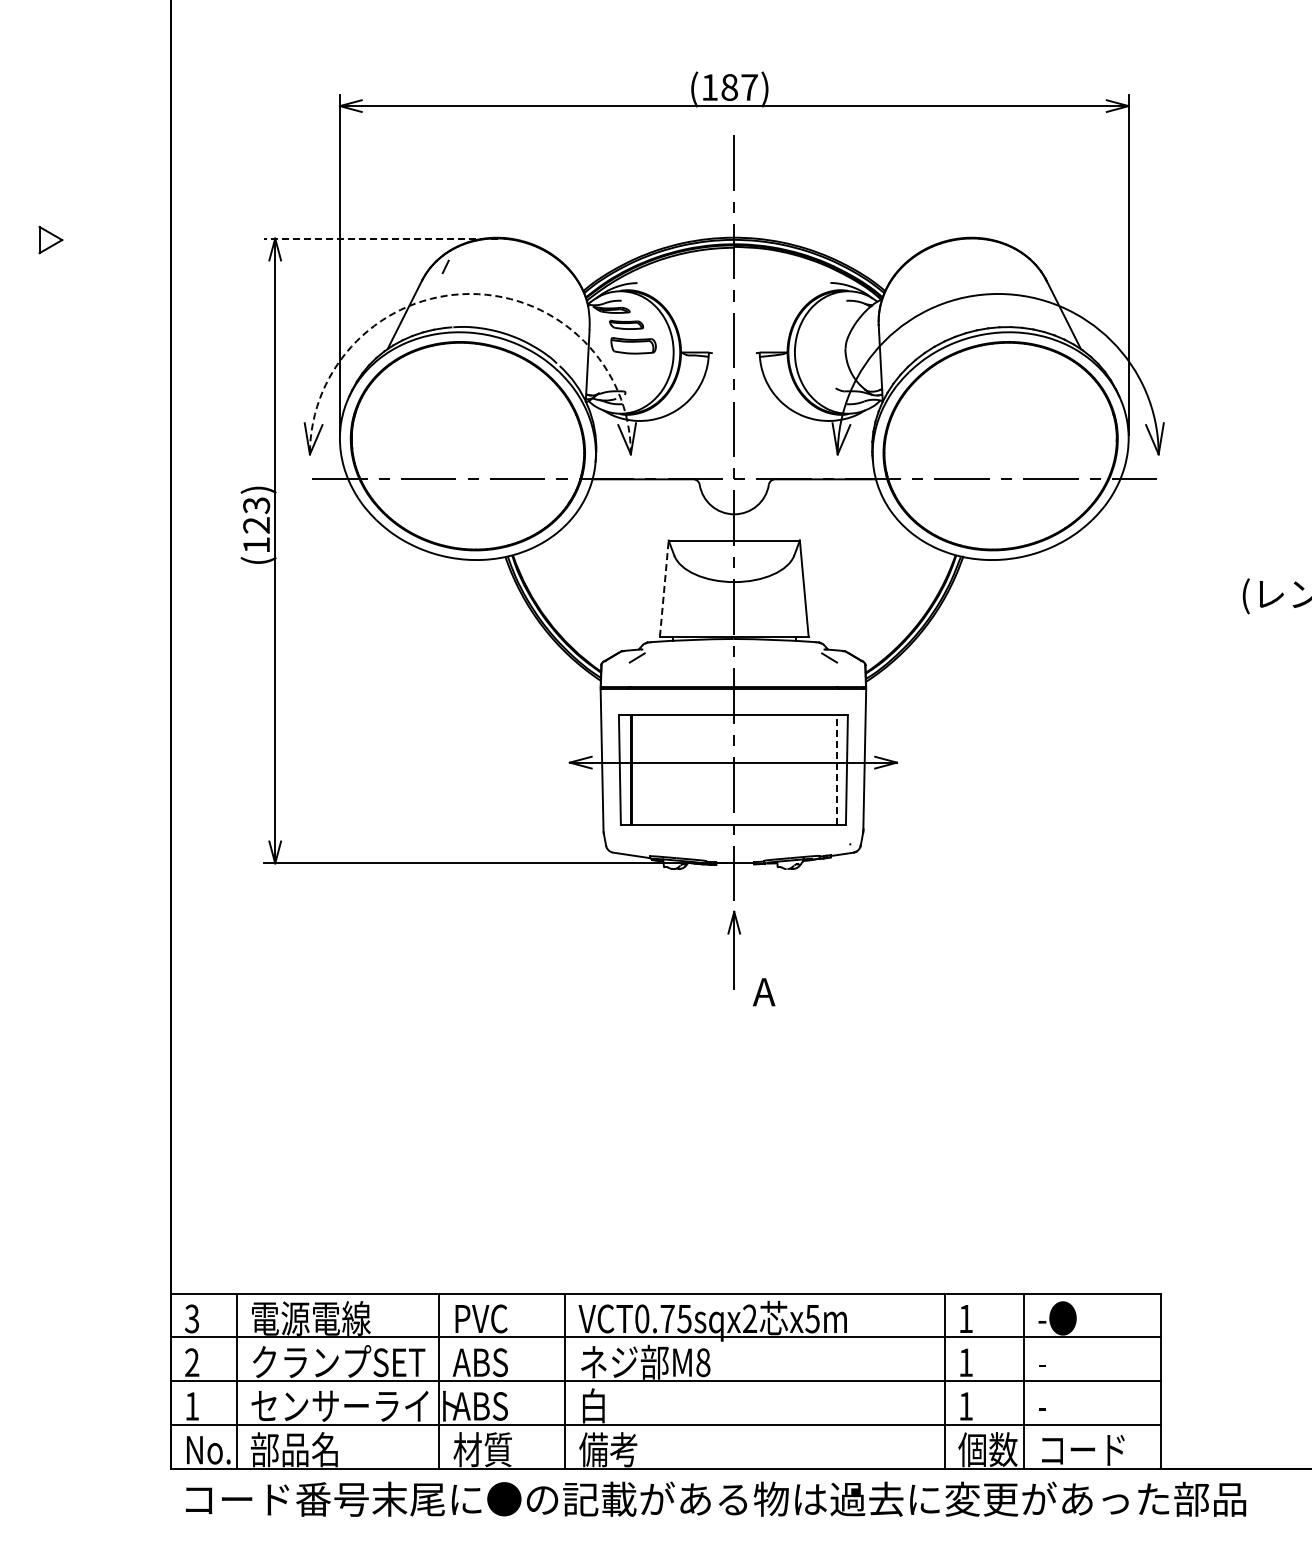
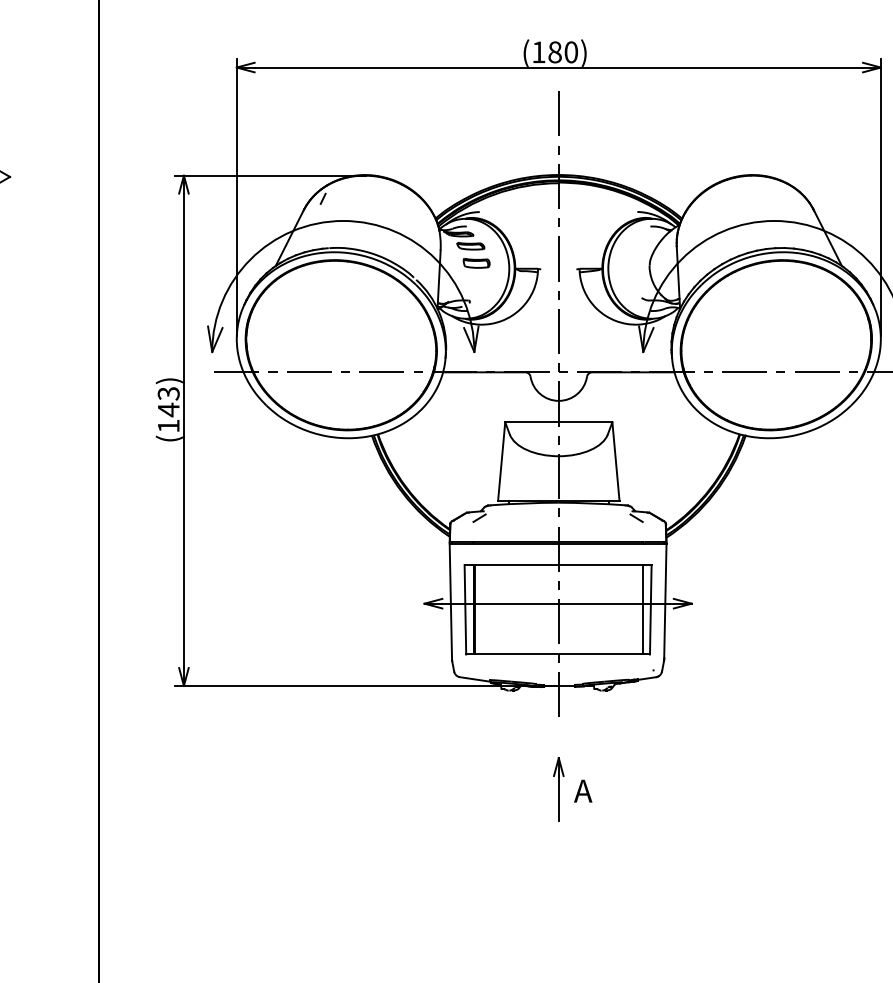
text: (749, 87) -> (571, 52), (187) -> (180)
line: (381, 238) -> (270, 175), dashed -> solid
arc: (470, 293) -> (343, 220), dashed -> solid
part: (633, 345) -> (476, 263), size x0.71
text: (256, 525) -> (168, 410), (123) -> (143)
line: (664, 588) -> (501, 461), dashed -> solid
line: (837, 770) -> (643, 610), dashed -> solid
part: (733, 949) -> (558, 788), moved

